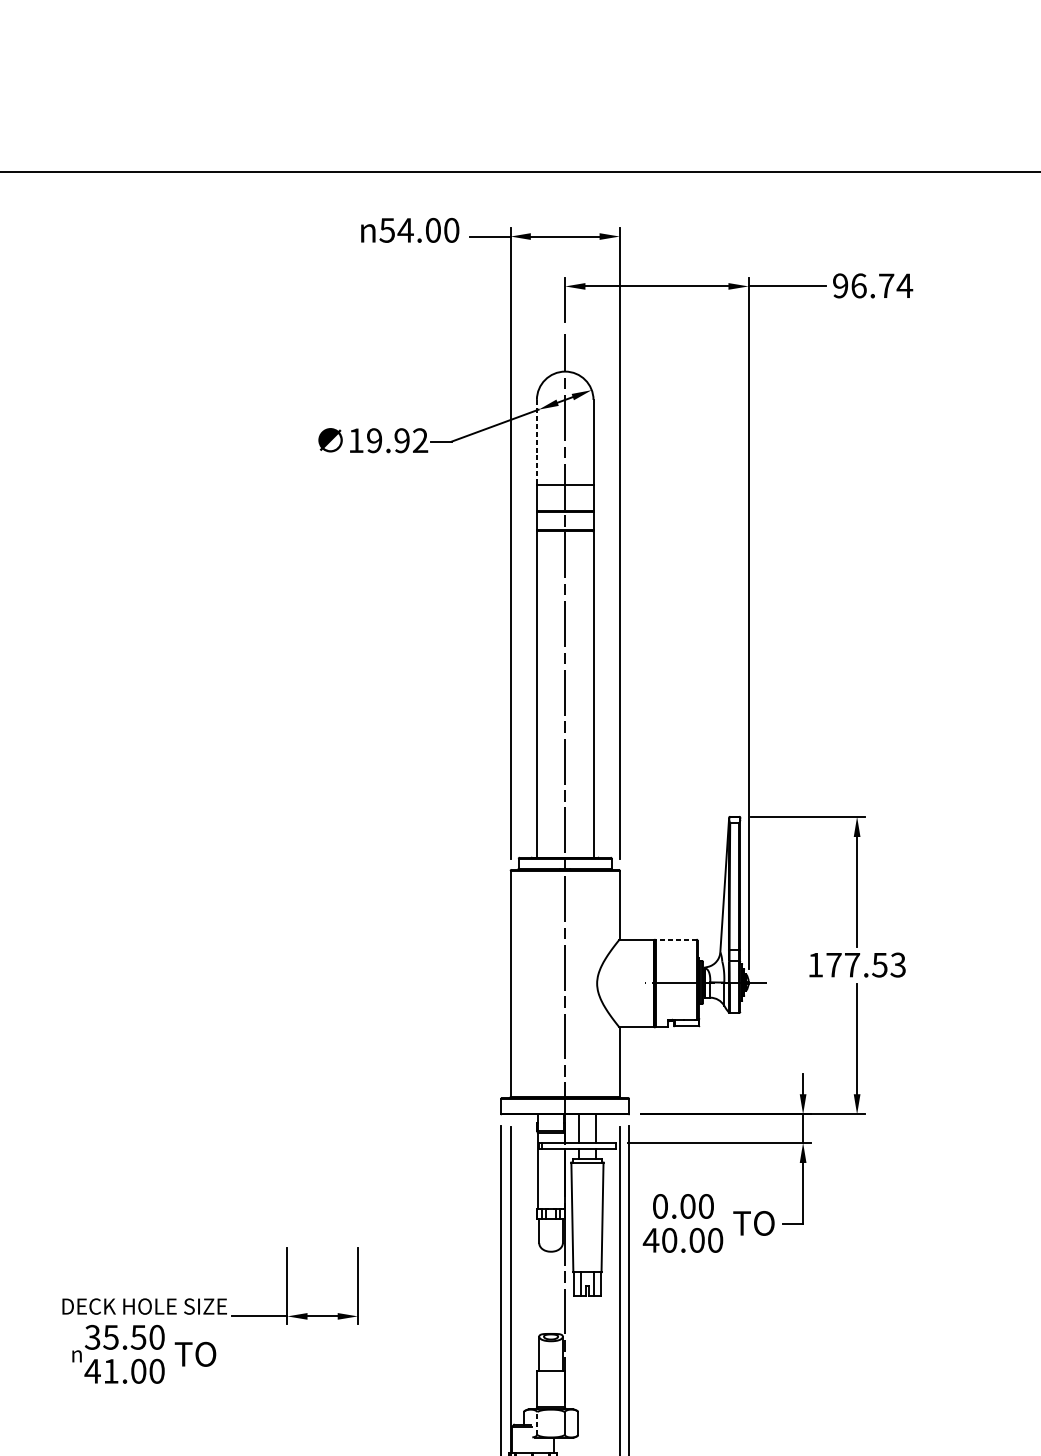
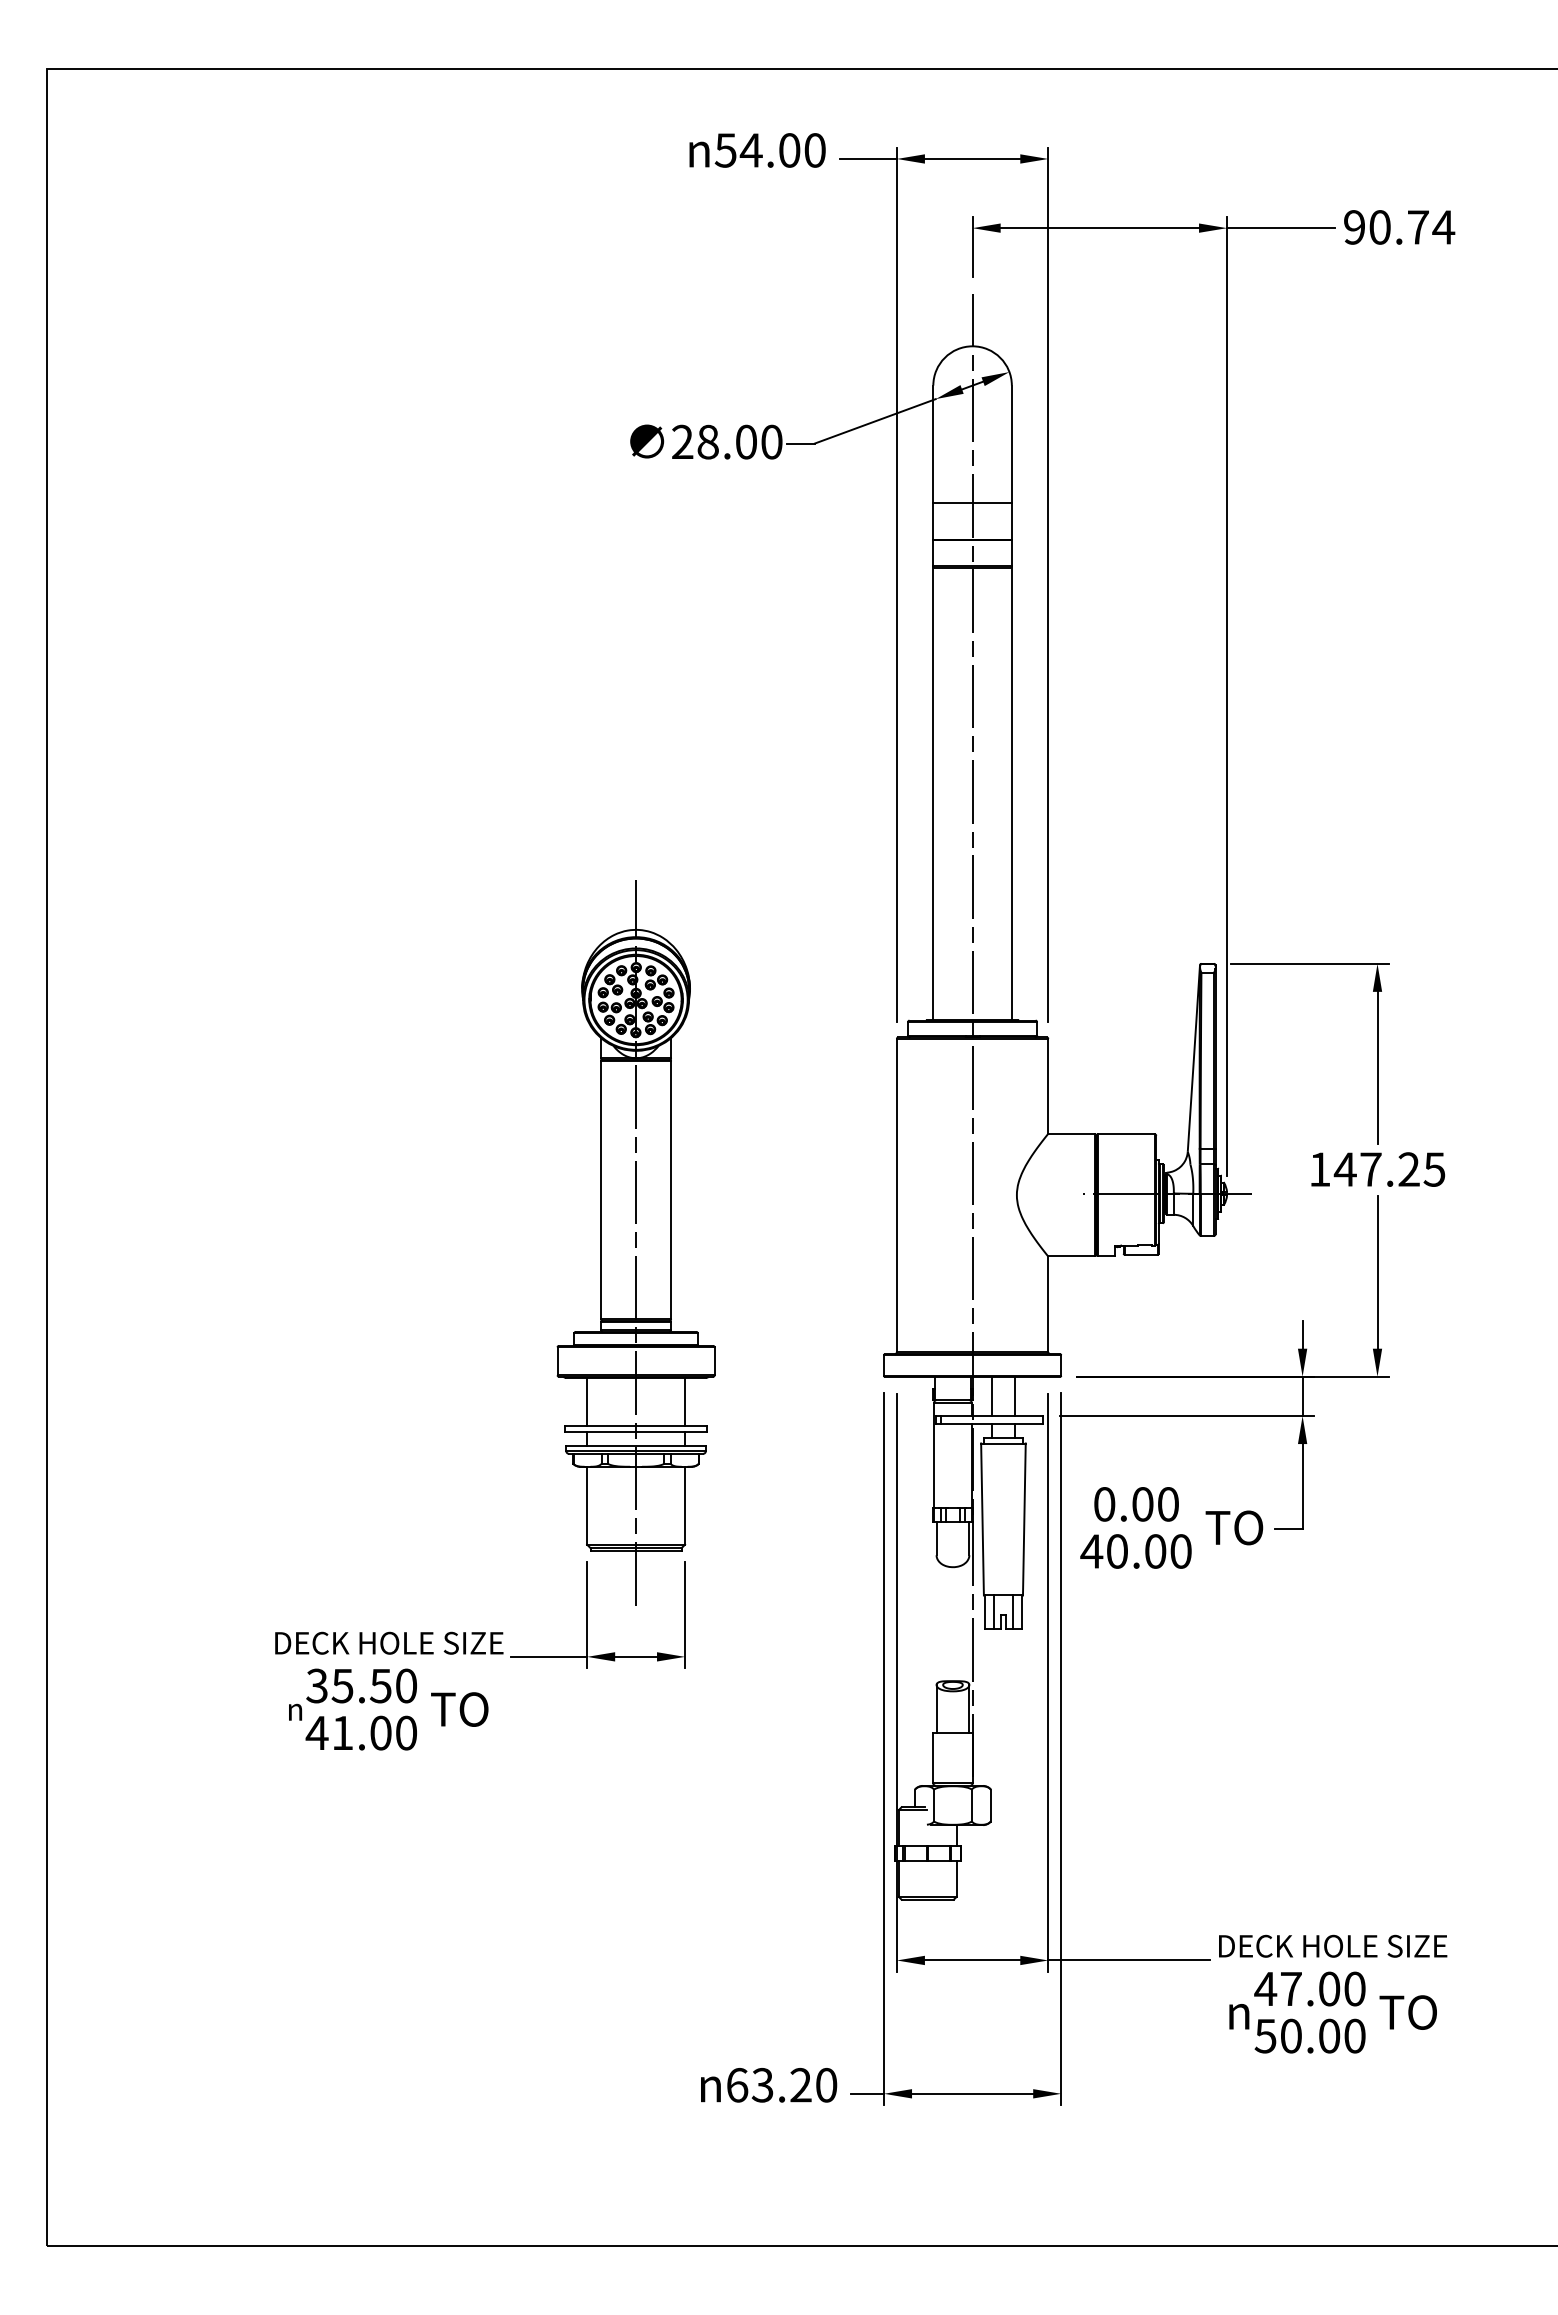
text: (858, 285) -> (1379, 227), 96.74 -> 90.74
text: (388, 440) -> (727, 441), 19.92 -> 28.00
line: (537, 442) -> (933, 444), dashed -> solid
line: (676, 939) -> (1126, 1134), dashed -> solid
text: (865, 965) -> (1389, 1169), 177.53 -> 147.25
part: (322, 1017) -> (635, 1242), added
line: (537, 1423) -> (934, 1805), dashed -> solid

